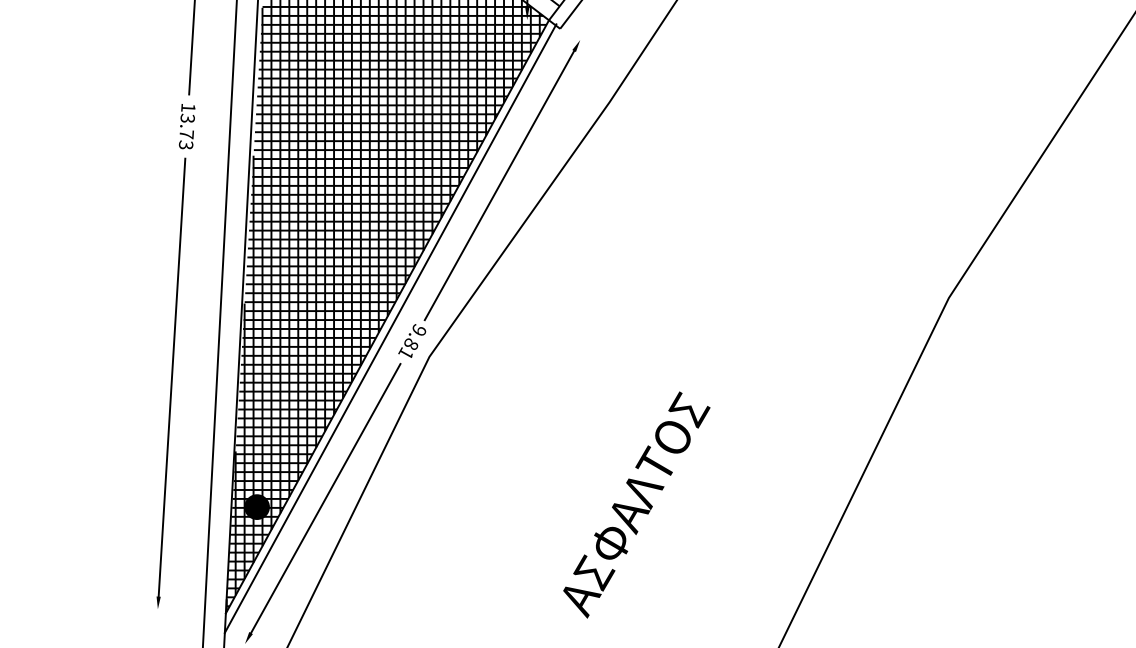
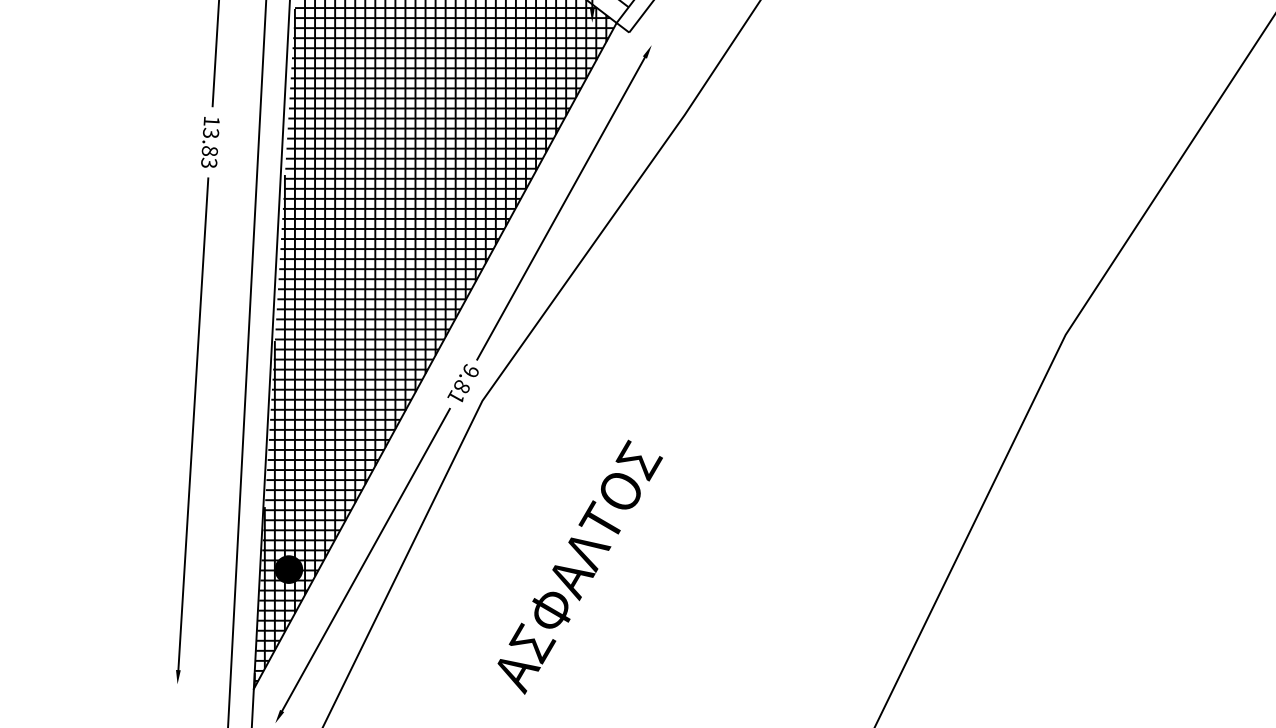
text: (186, 134) -> (209, 151), 13.73 -> 13.83
line: (390, 328) -> (438, 368), removed
text: (636, 504) -> (579, 566), moved

